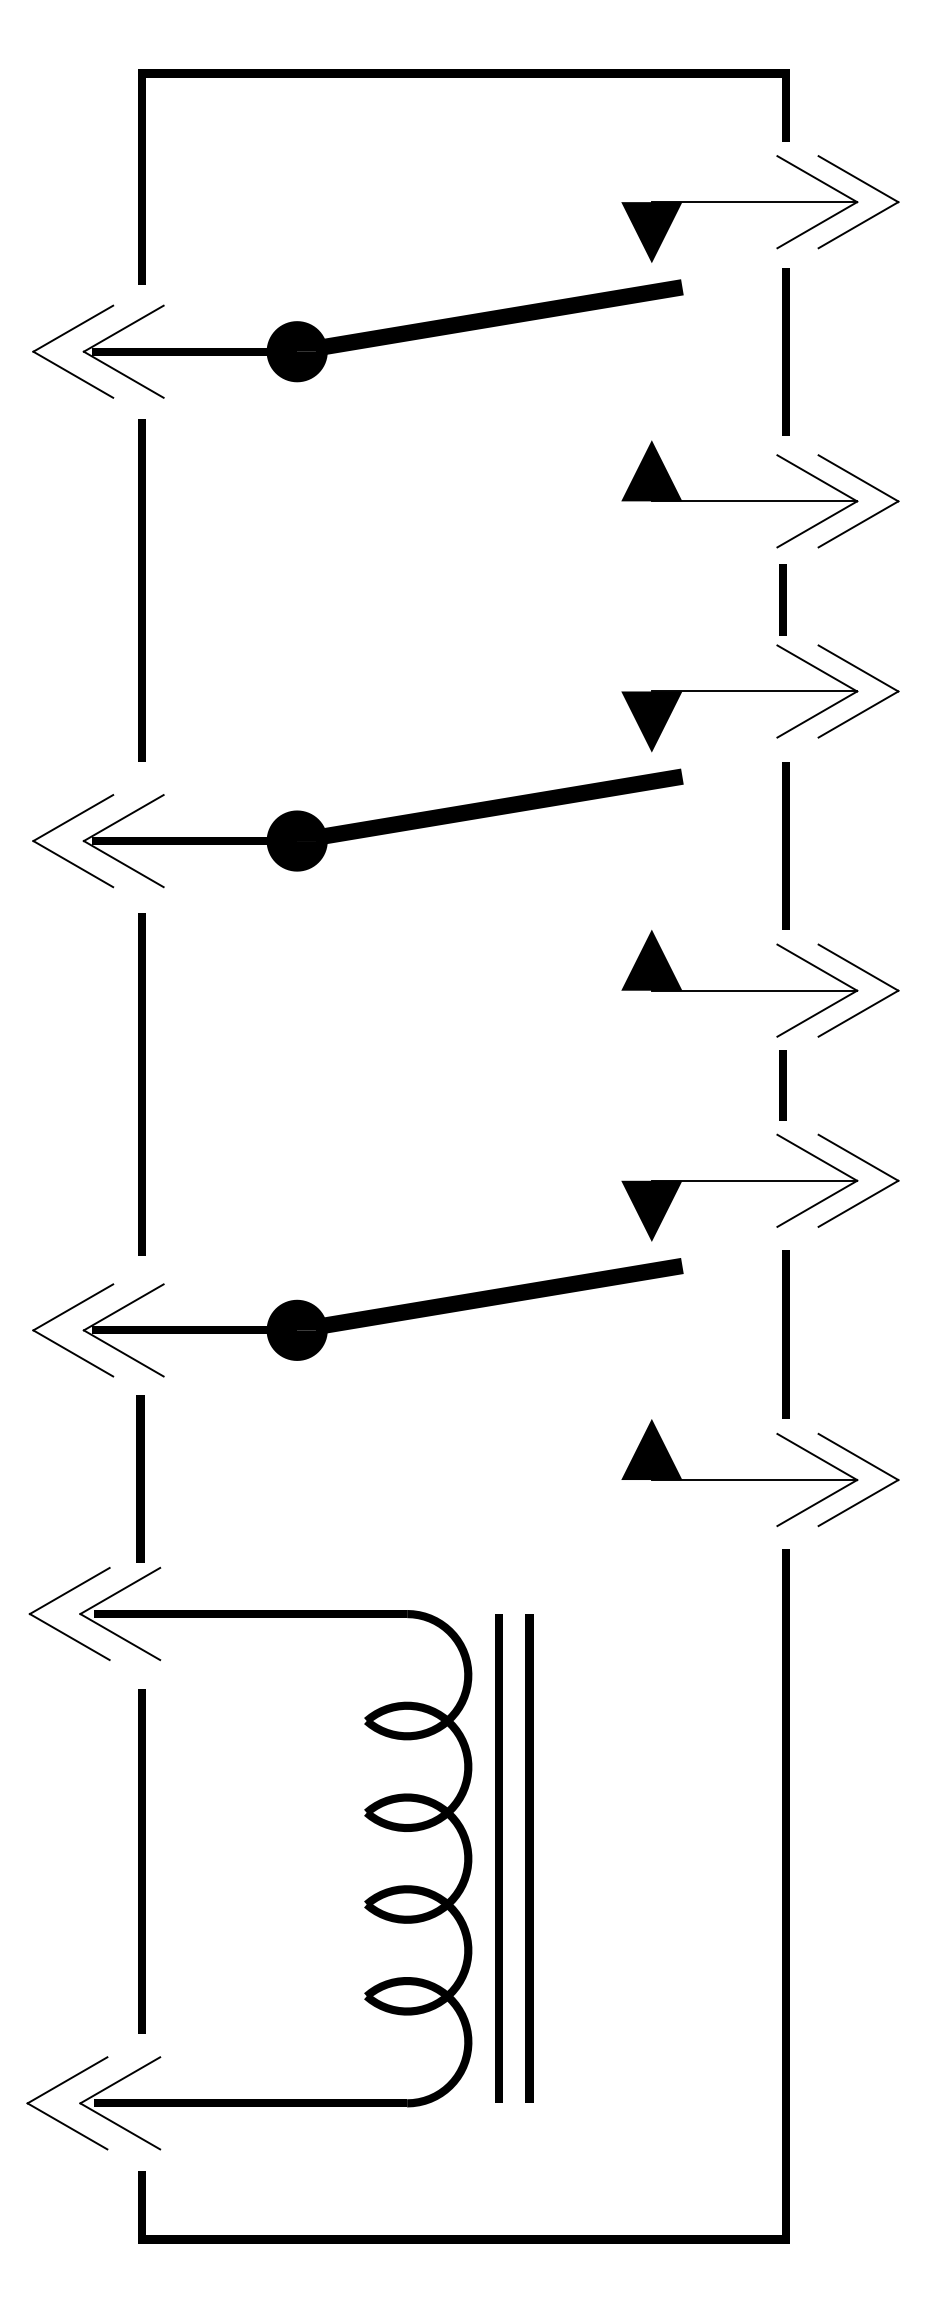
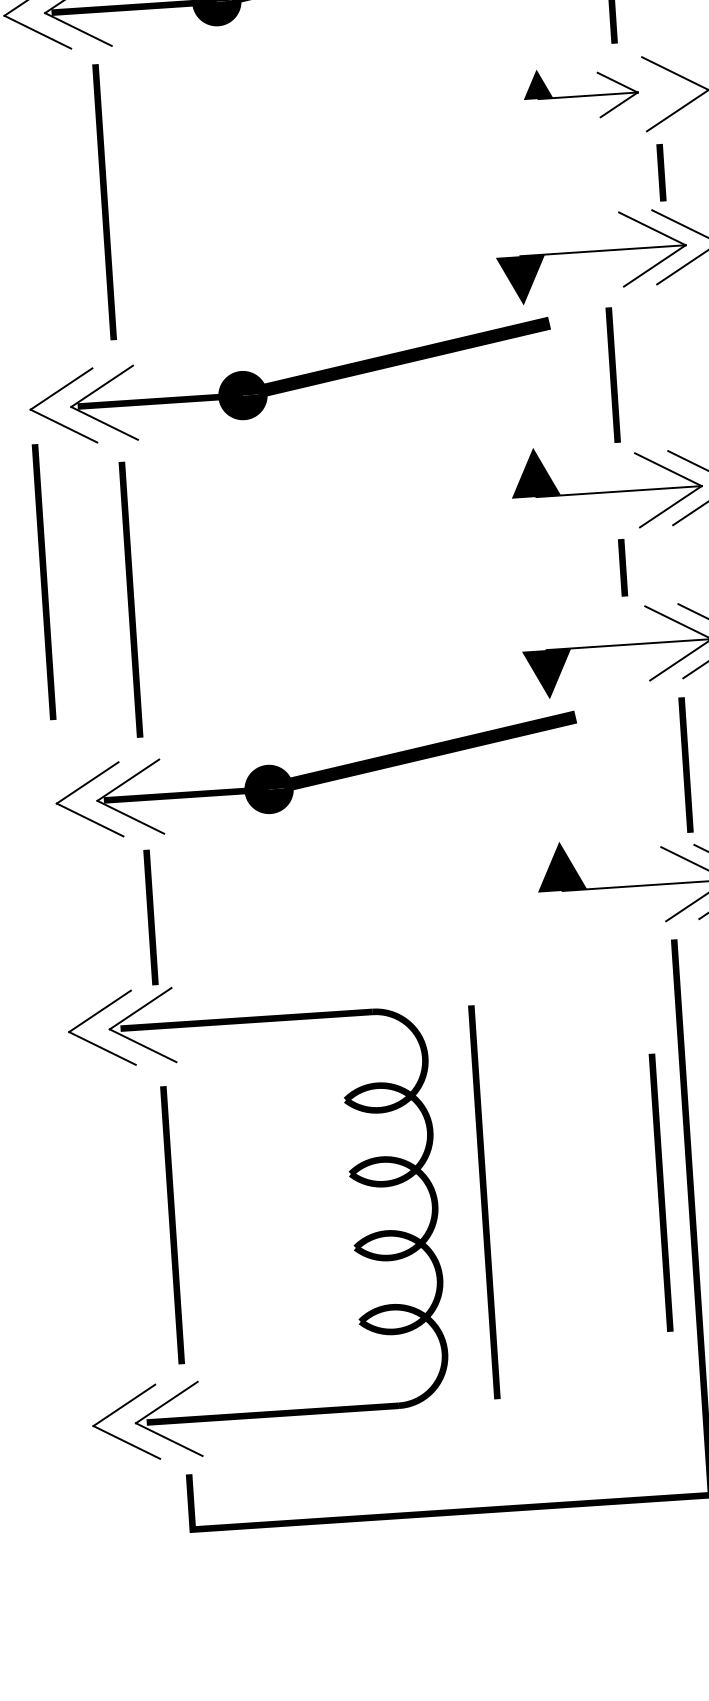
part: (739, 494) -> (580, 92), size x0.6
line: (782, 599) -> (660, 172), moved
line: (785, 845) -> (612, 374), moved
line: (35, 1055) -> (43, 582), added
line: (782, 1085) -> (622, 568), moved
line: (785, 1334) -> (685, 765), moved
line: (498, 1858) -> (459, 1203), removed
line: (748, 1861) -> (660, 1192), added

